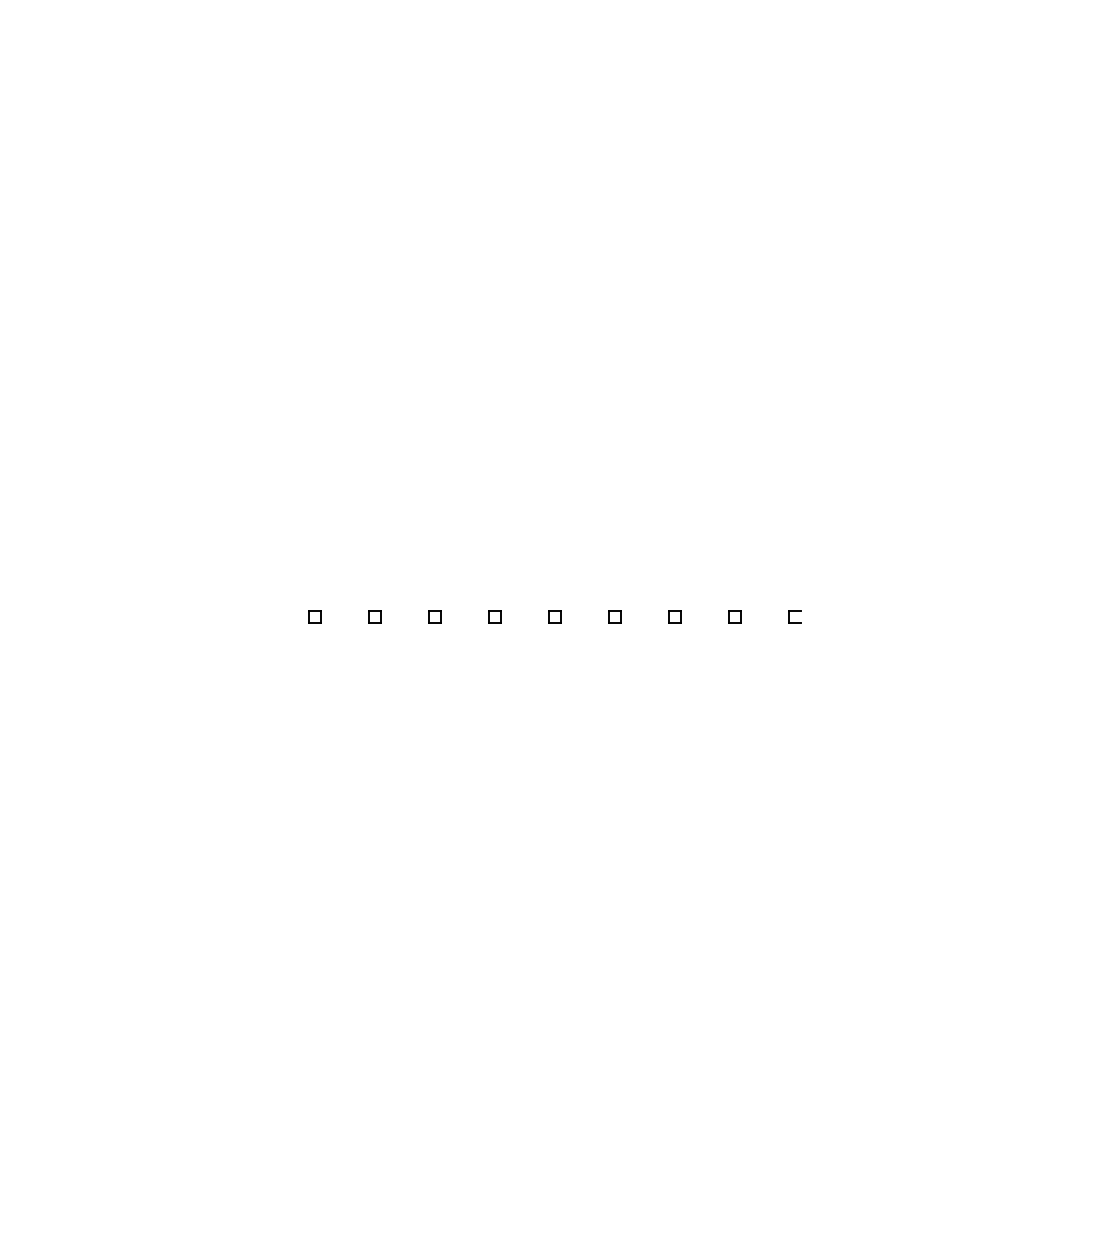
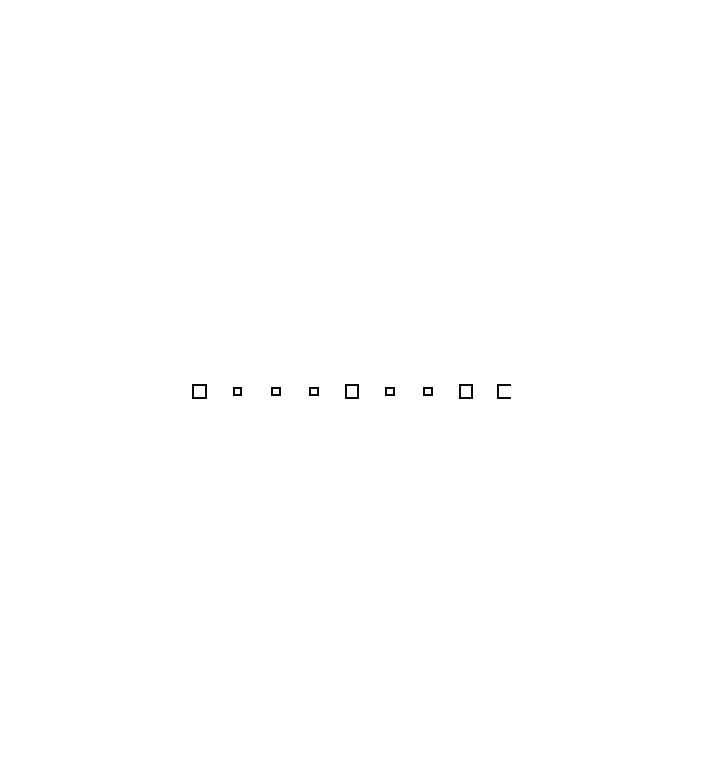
part: (314, 617) -> (199, 391), size x1.6
part: (554, 617) -> (351, 391), size x1.6
part: (734, 617) -> (465, 391), size x1.6
part: (794, 617) -> (503, 391), size x1.6

